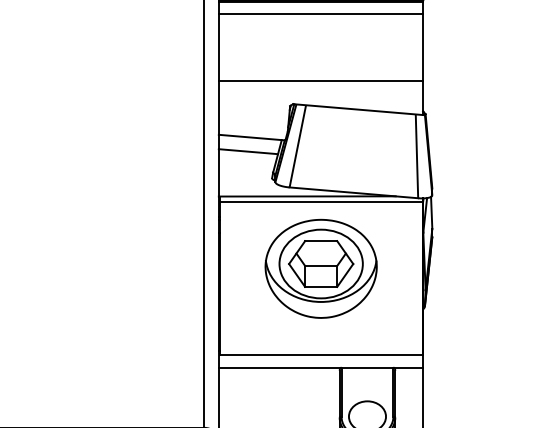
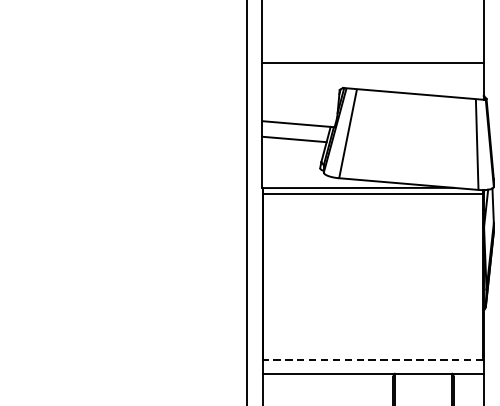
part: (320, 268) -> (372, 266), removed
line: (320, 355) -> (372, 360), solid -> dashed

